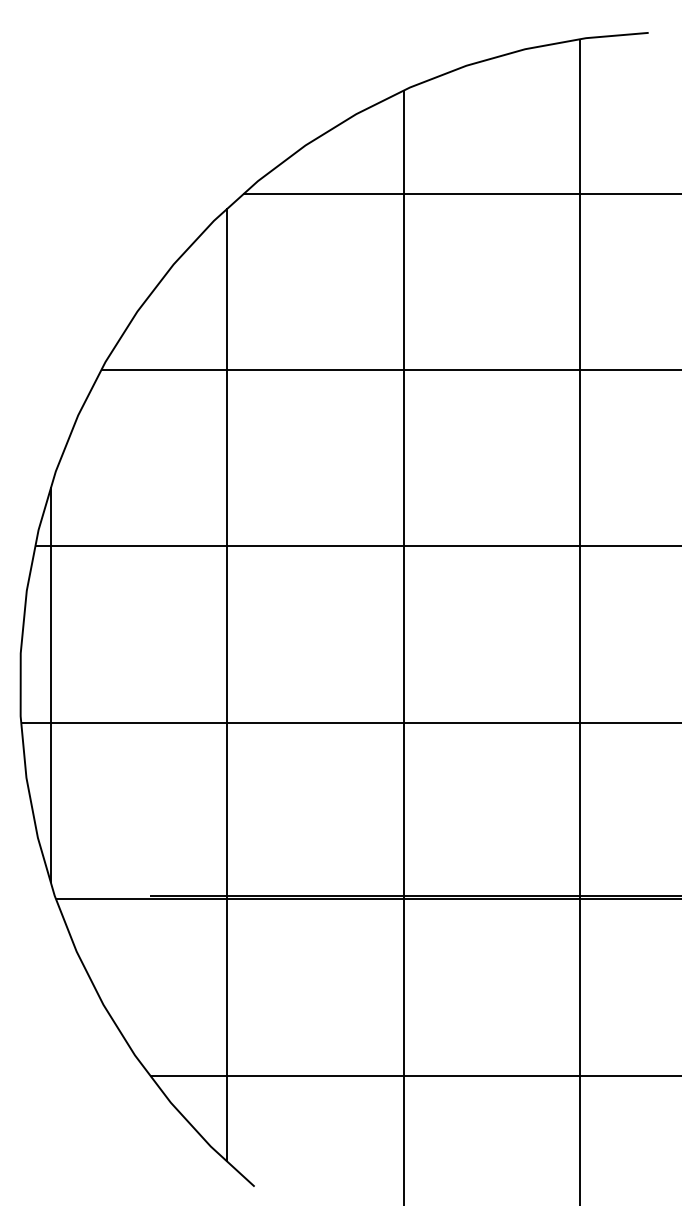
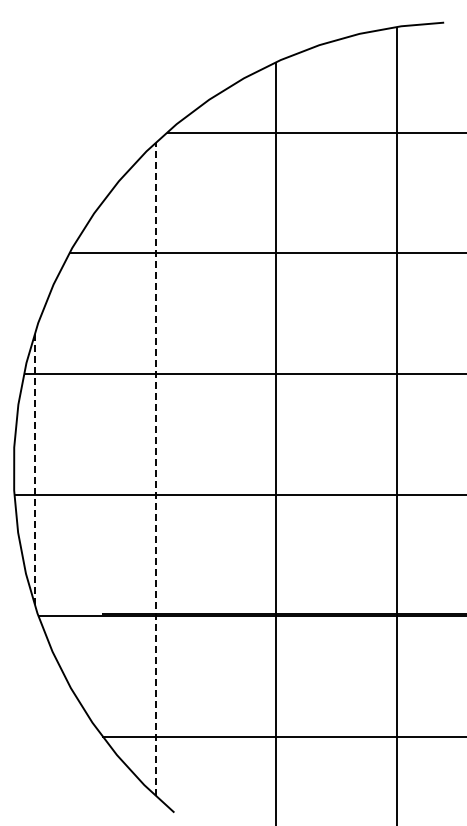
line: (50, 685) -> (34, 469), solid -> dashed
line: (227, 685) -> (155, 469), solid -> dashed

